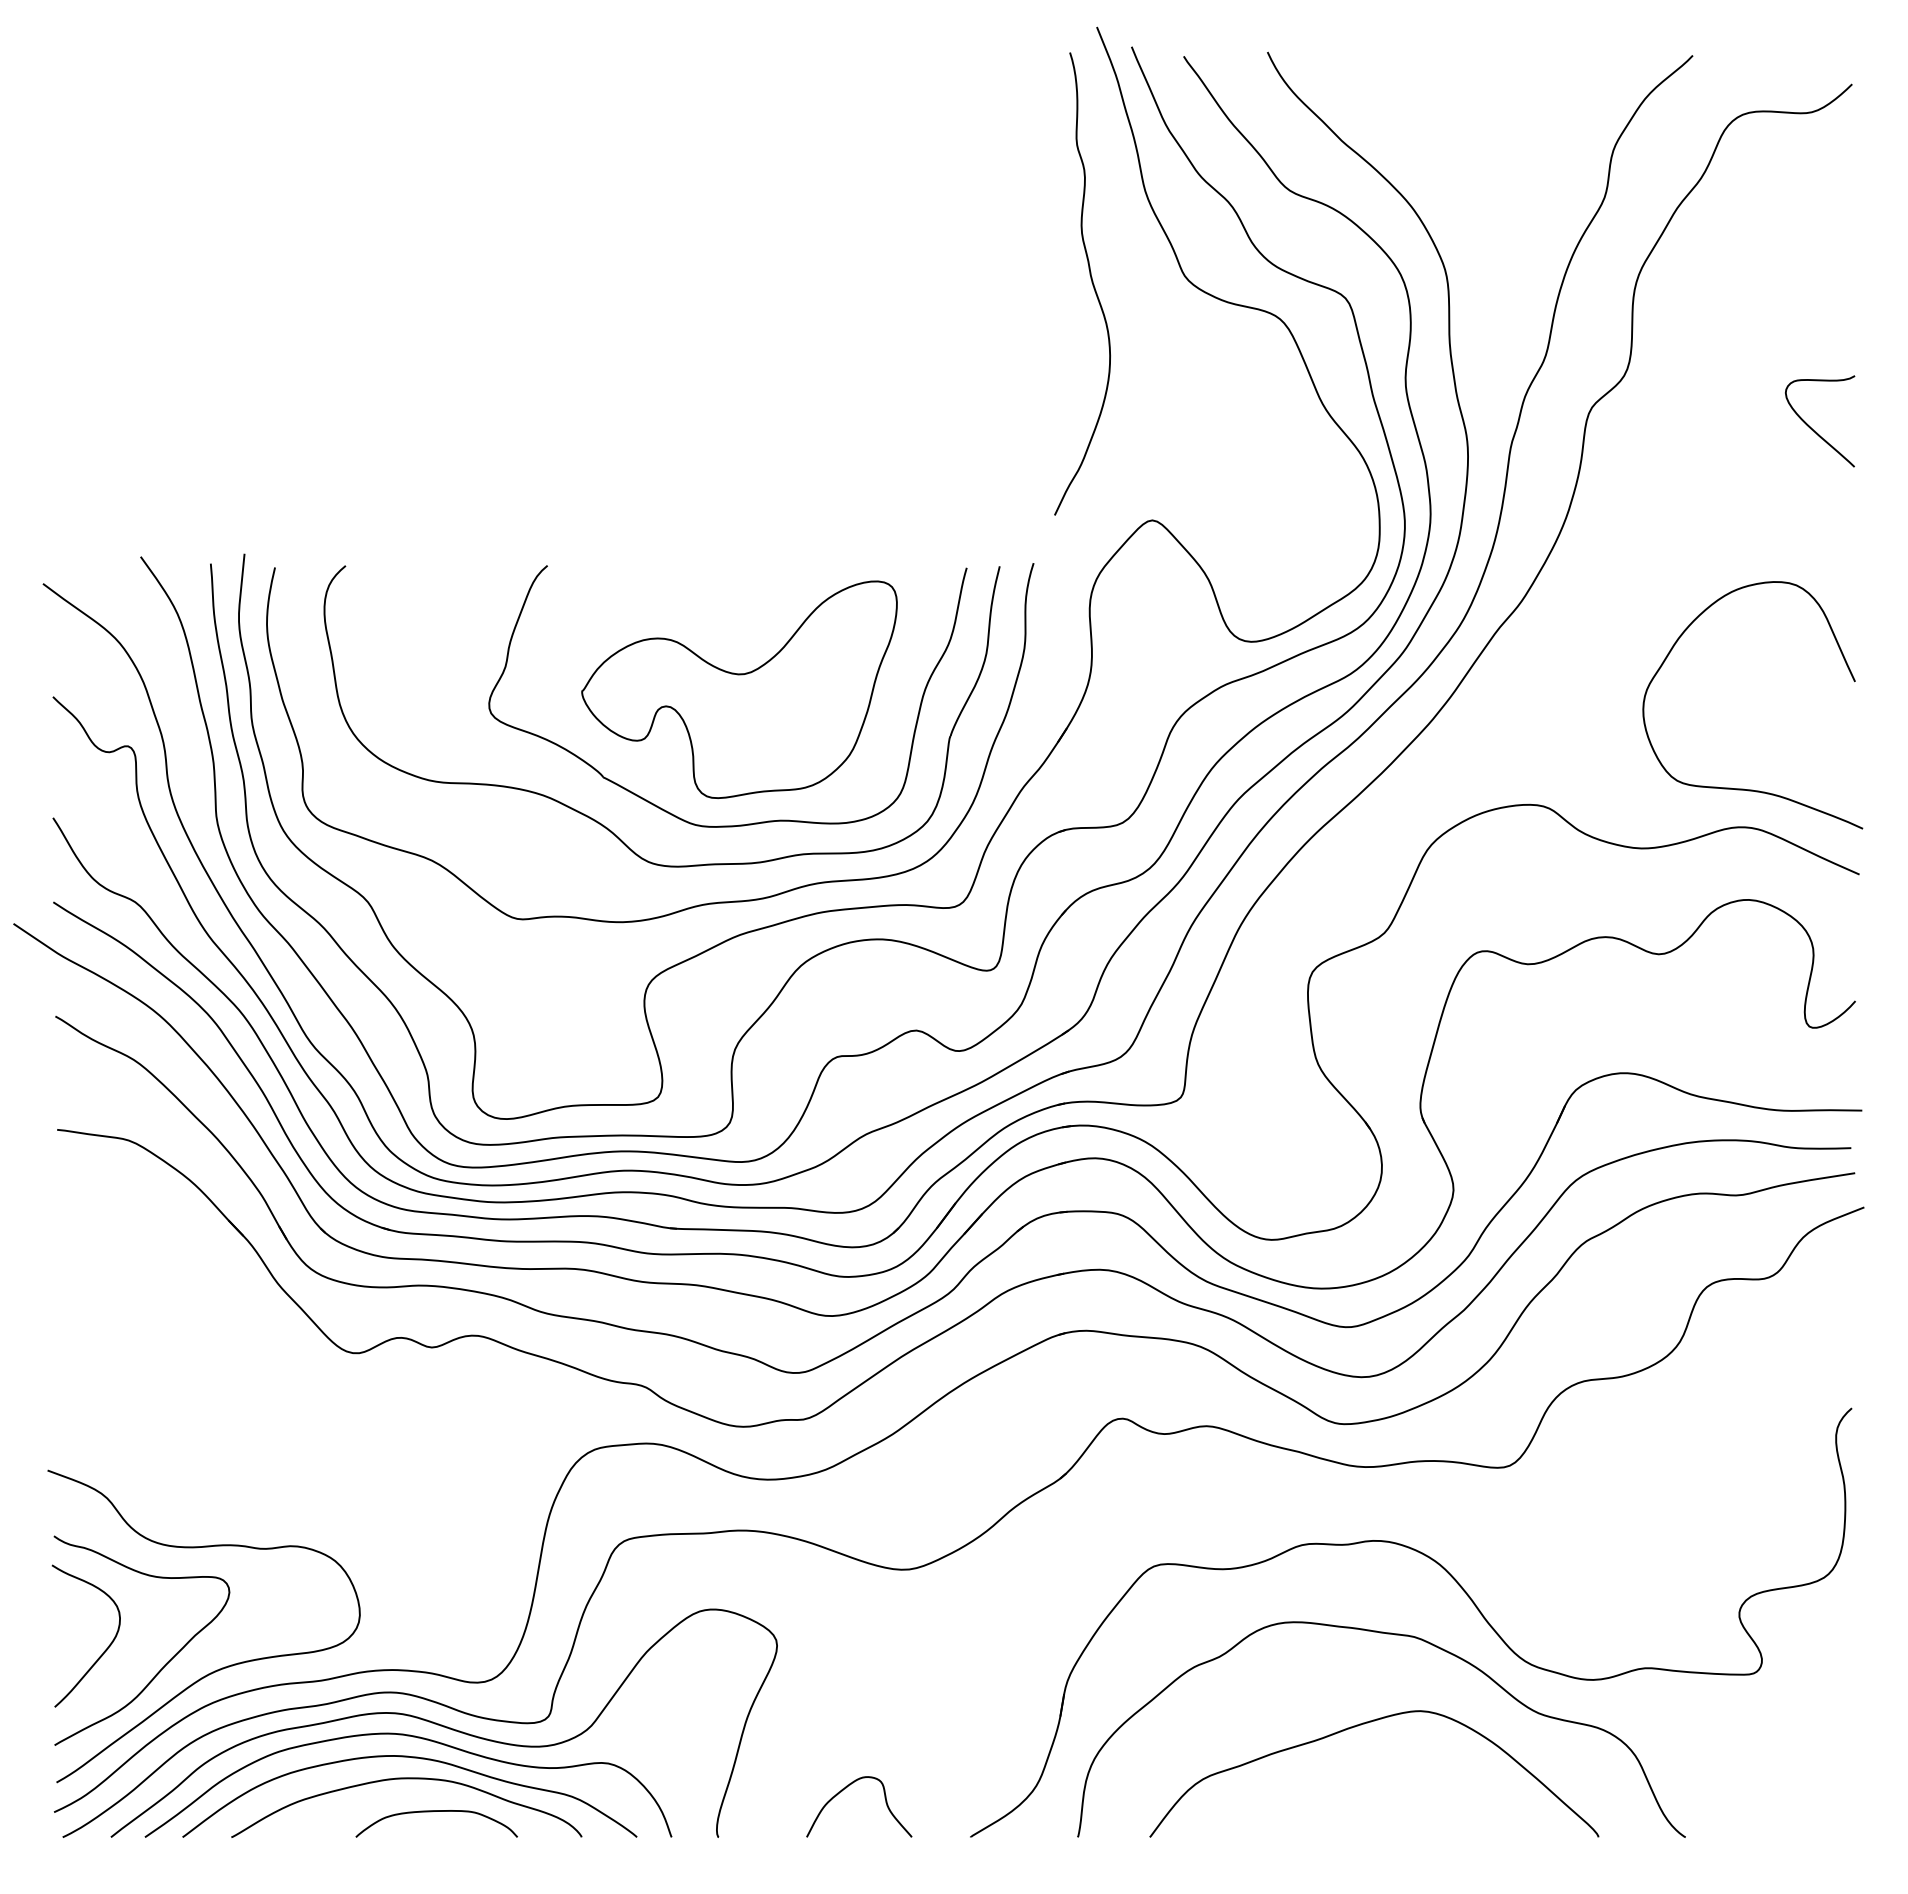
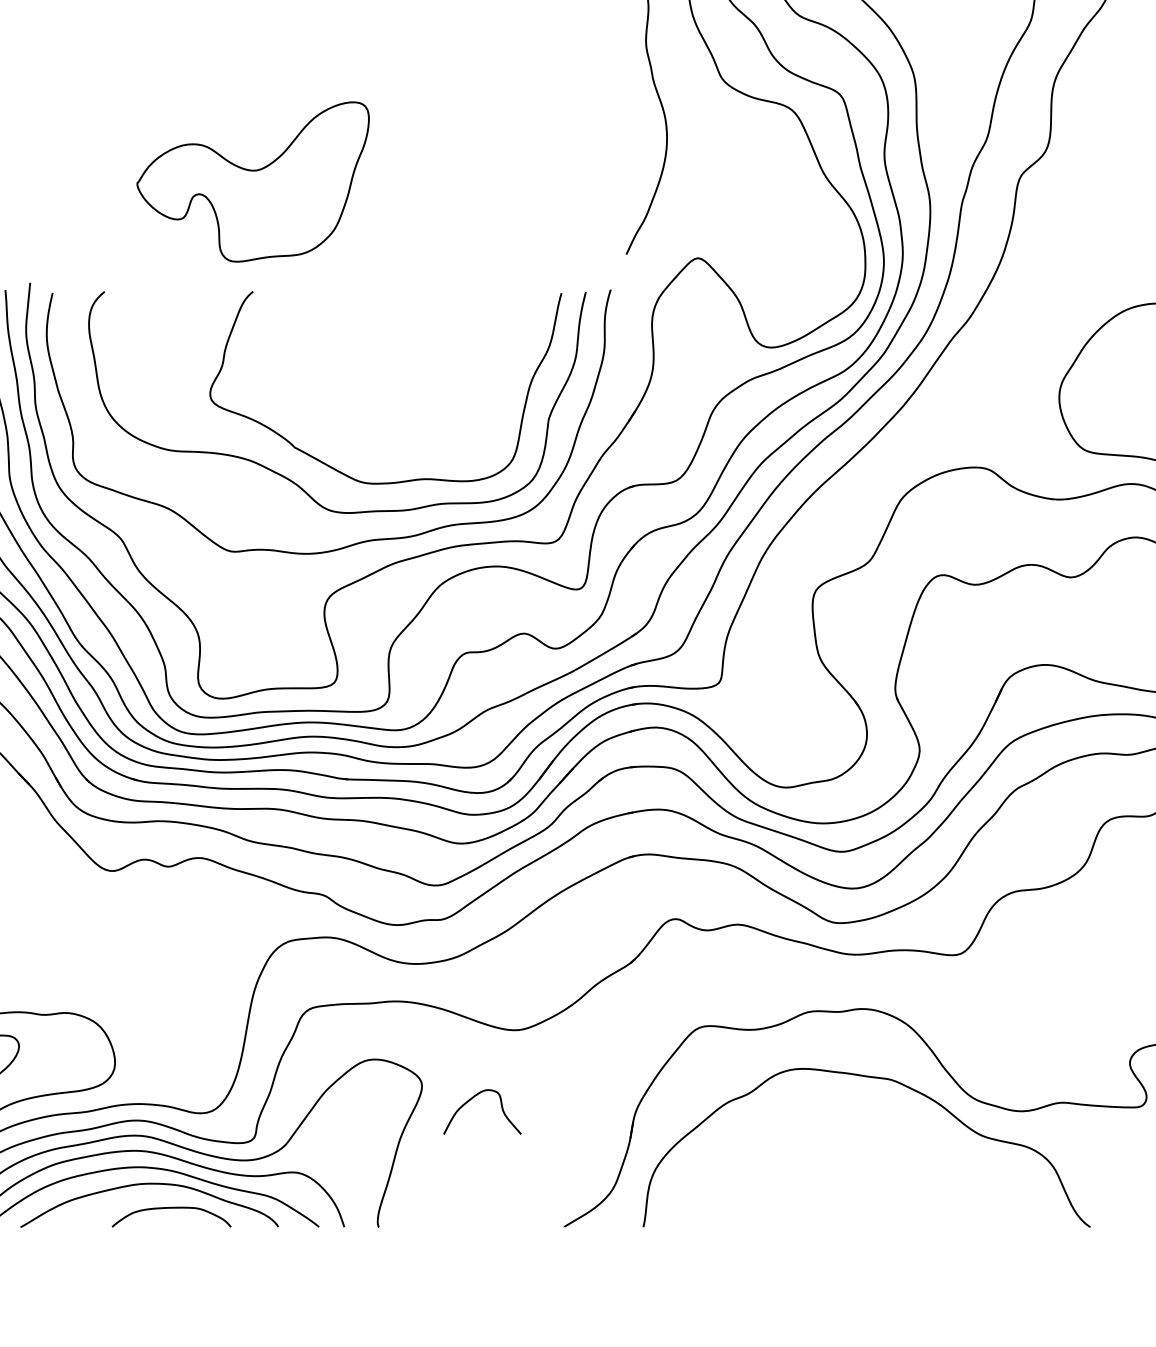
part: (739, 689) -> (253, 181), moved
curve: (1358, 1726) -> (849, 1145), removed
curve: (846, 1788) -> (473, 1098), moved

